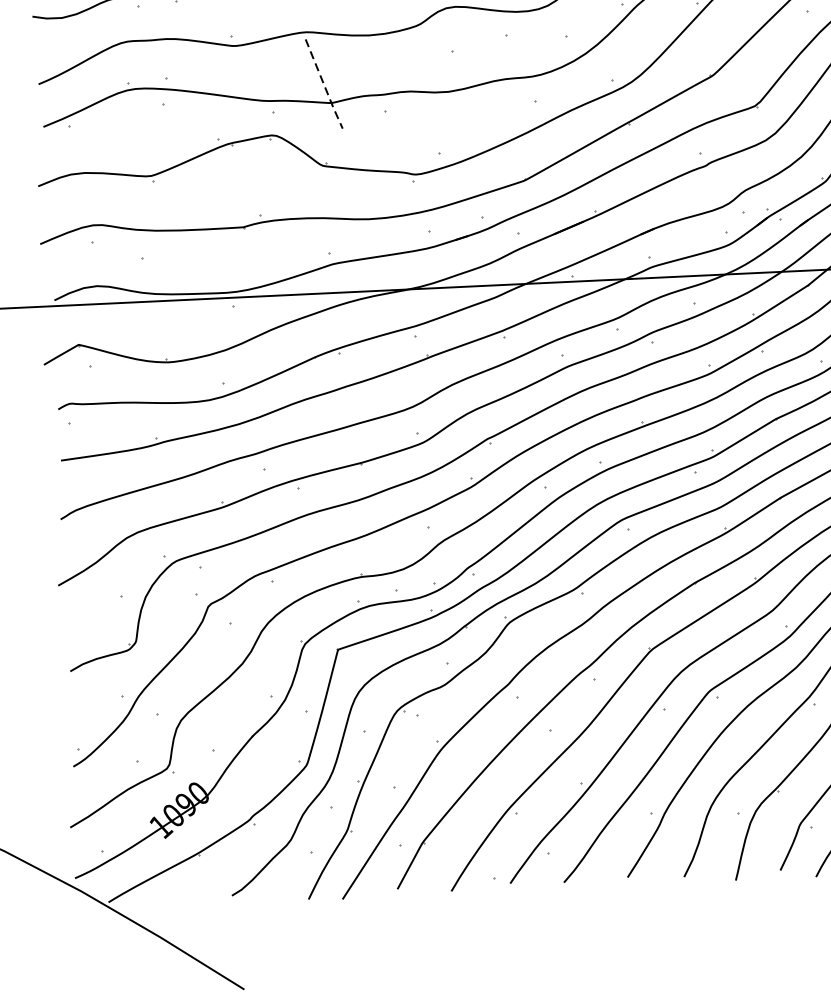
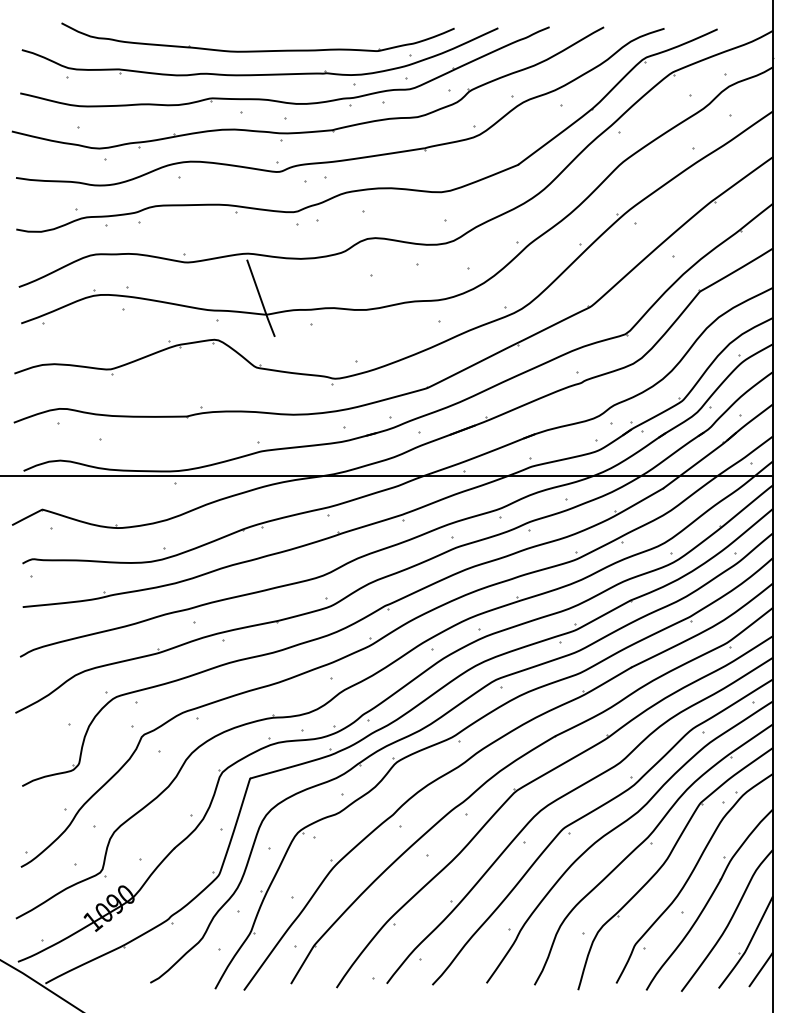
line: (323, 85) -> (260, 299), dashed -> solid

